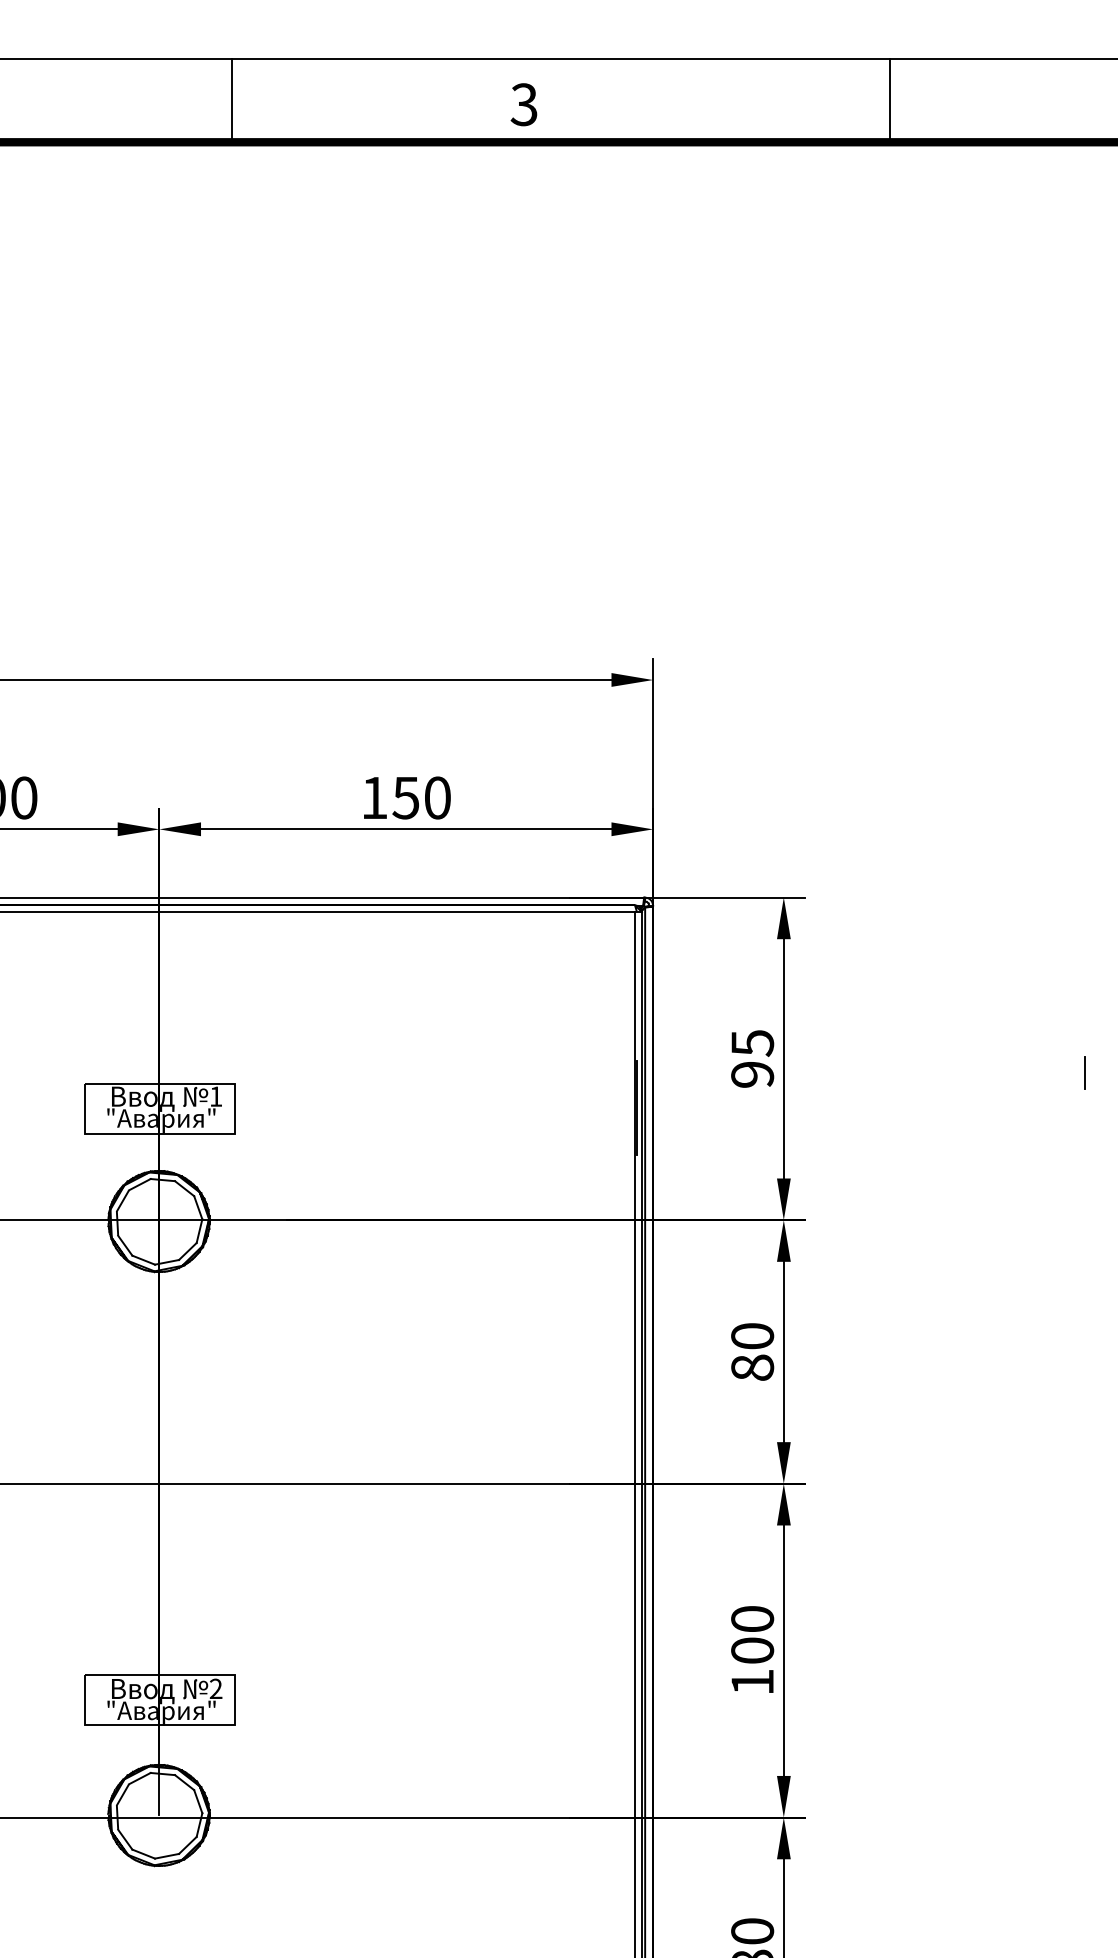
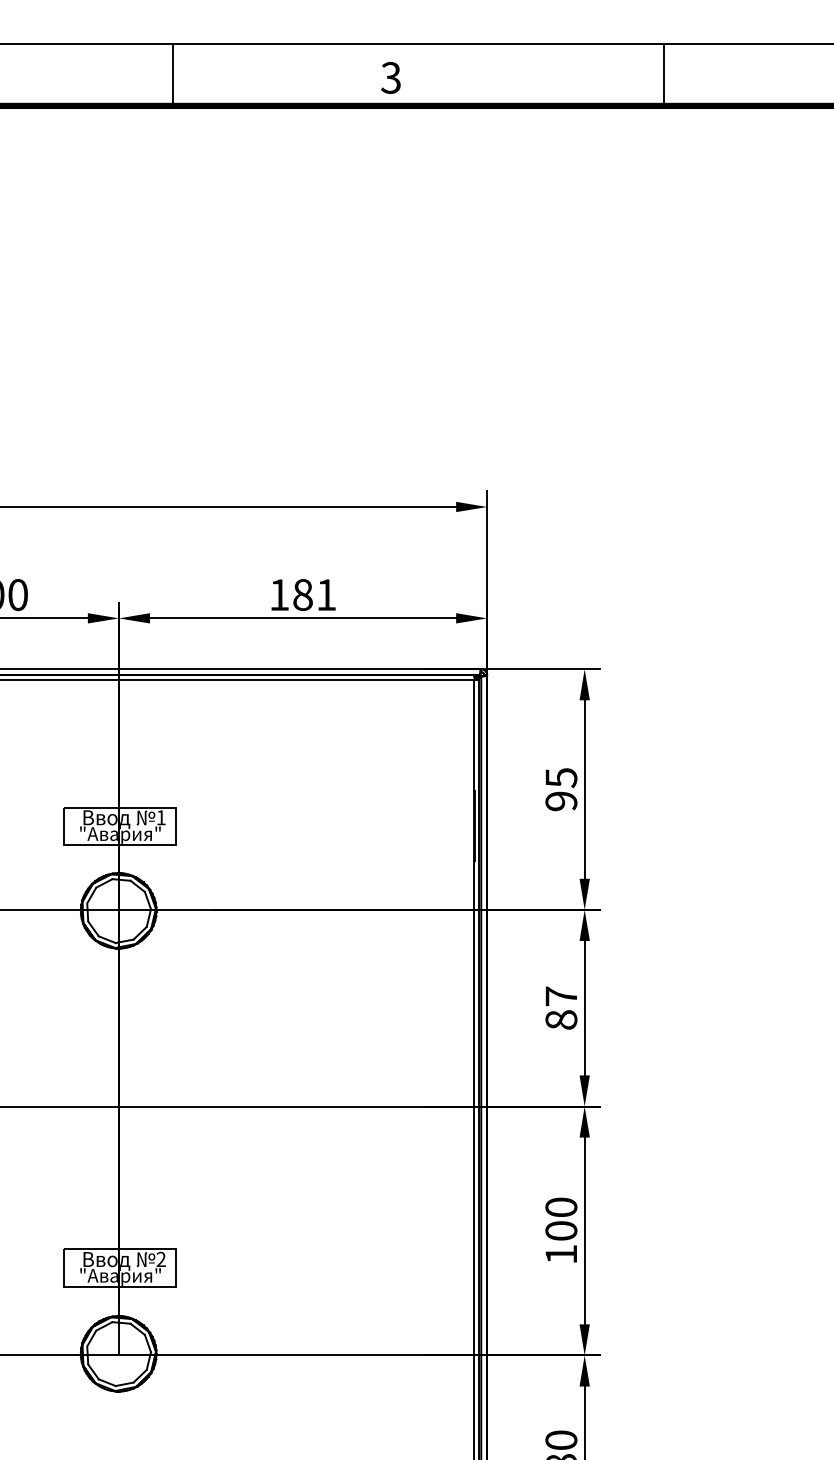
text: (421, 798) -> (314, 595), 150 -> 181
line: (1083, 1072) -> (808, 799), removed
text: (752, 1336) -> (561, 996), 80 -> 87

